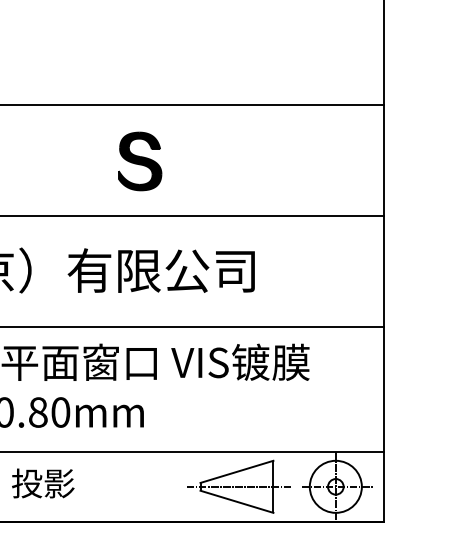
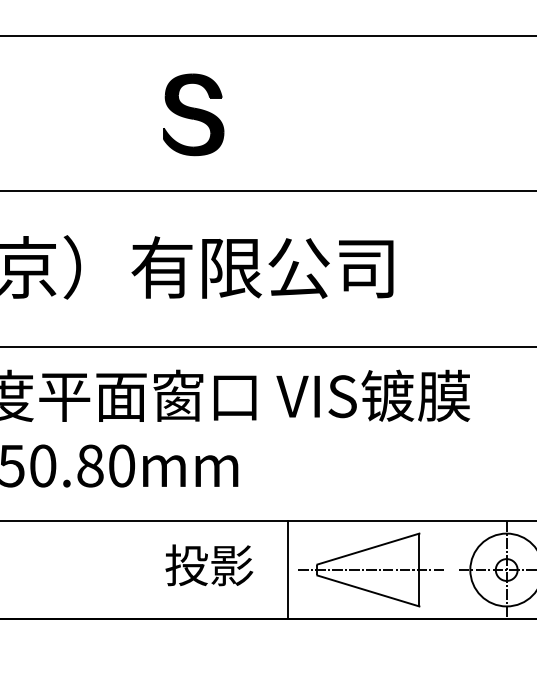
part: (140, 161) -> (194, 114), moved
text: (43, 483) -> (209, 565), moved
line: (179, 486) -> (287, 569), added

